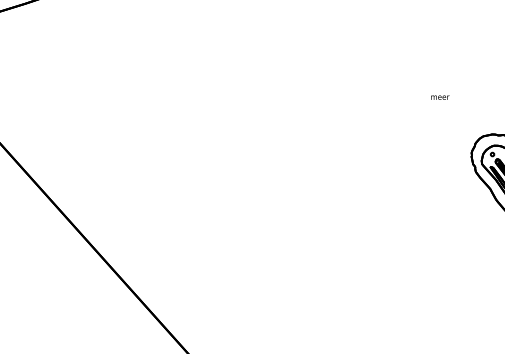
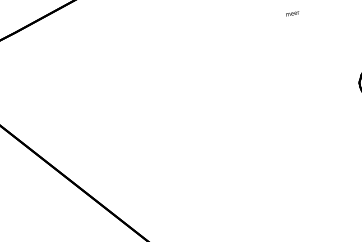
text: (440, 97) -> (292, 13), moved

